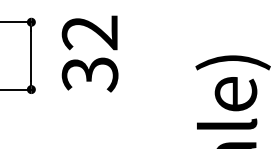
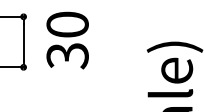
text: (89, 32) -> (67, 24), 32 -> 30

